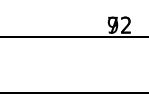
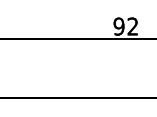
text: (112, 24) -> (118, 25), 72 -> 92

